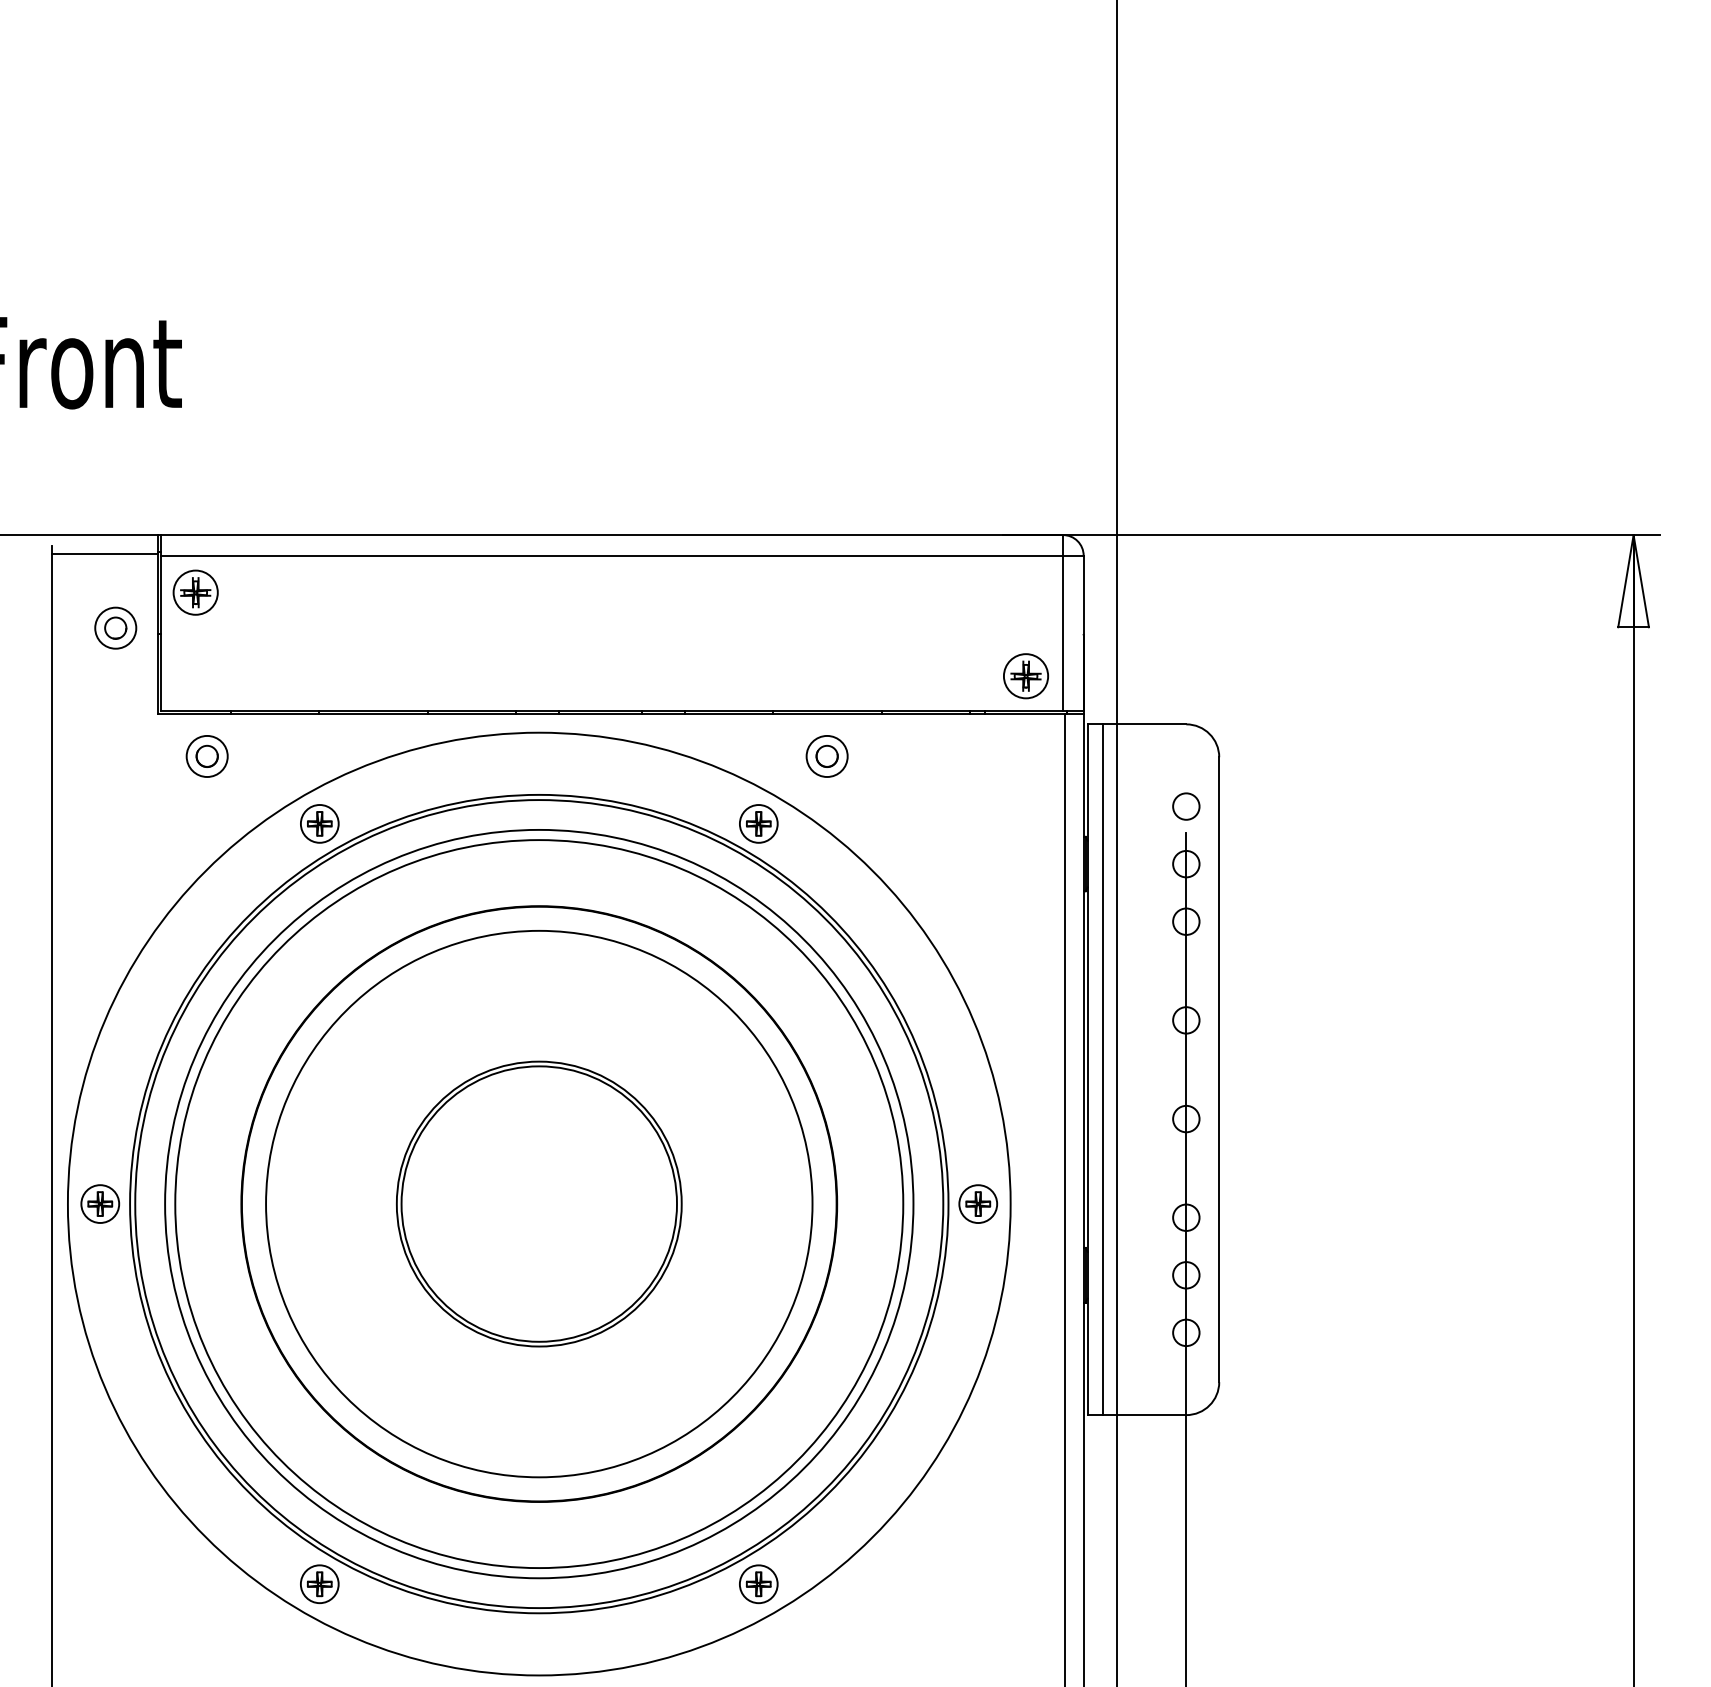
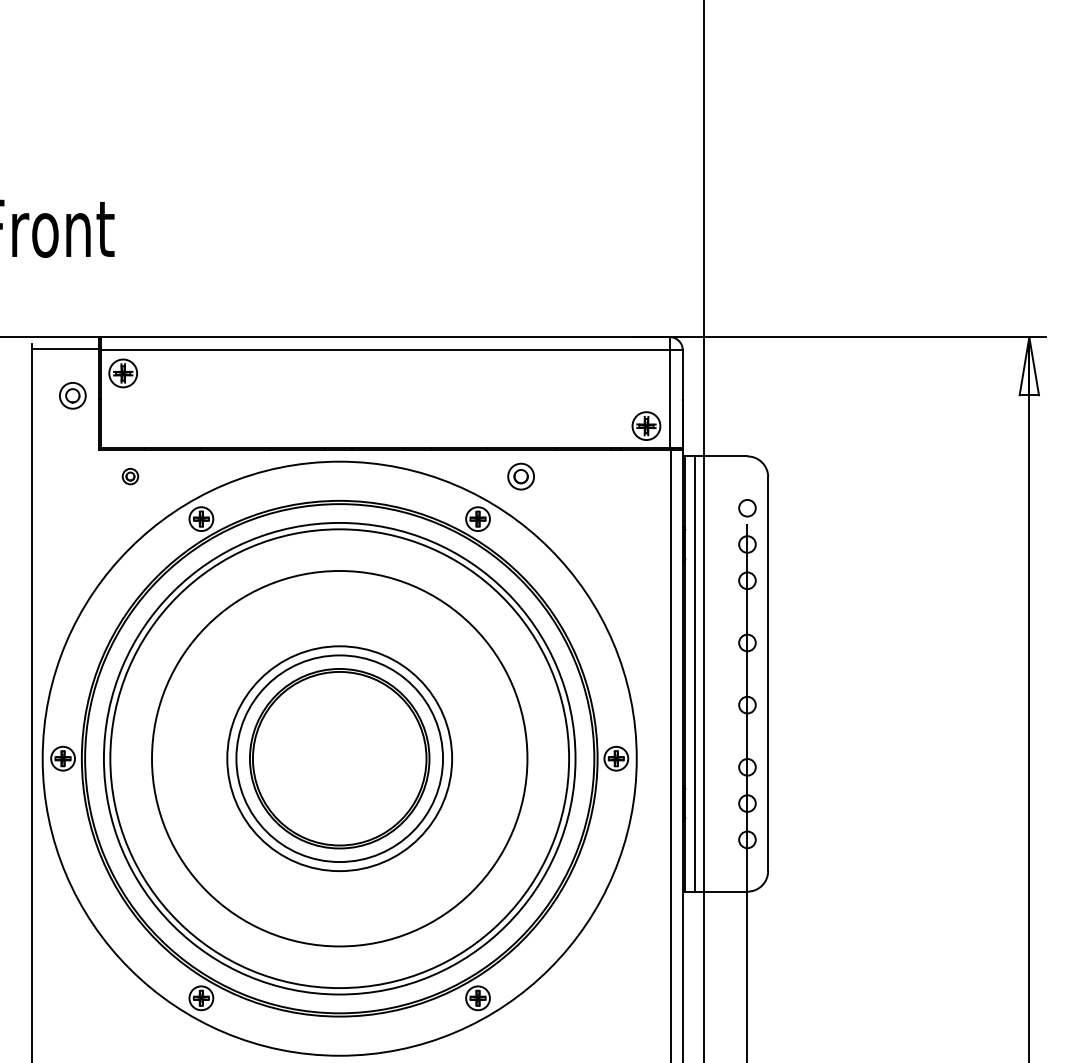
part: (207, 756) -> (130, 476), size x0.6
circle: (538, 1203) -> (339, 758), size x0.6
circle: (538, 1203) -> (339, 758), size x0.6

